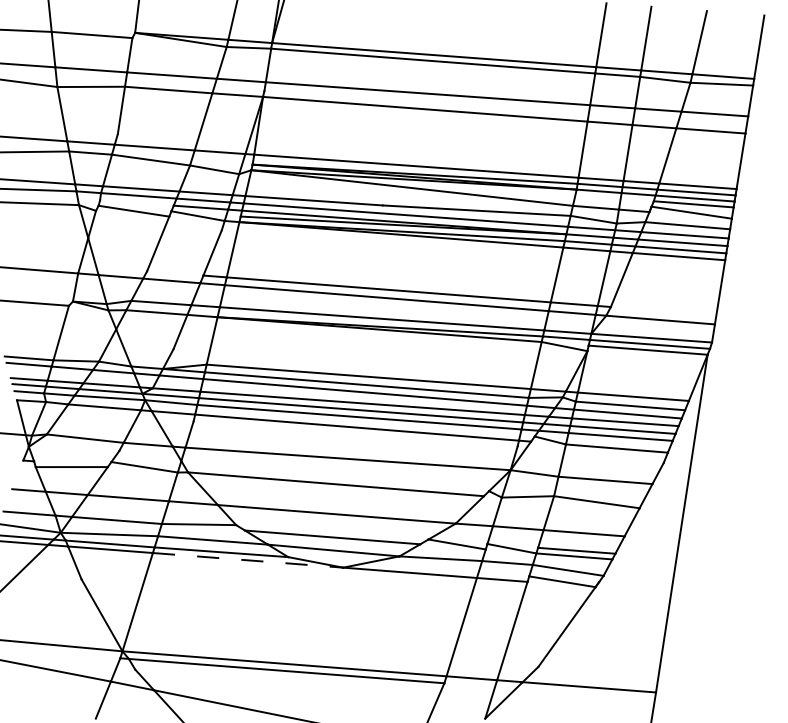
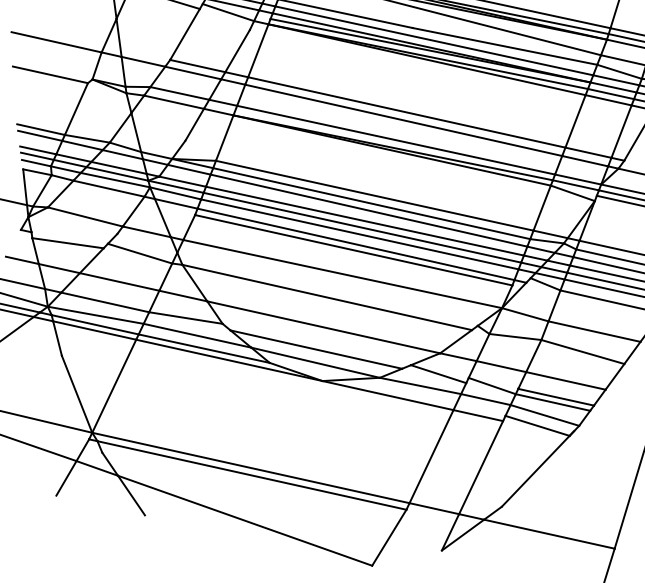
line: (175, 273) -> (197, 66), added
line: (355, 433) -> (353, 249), added
line: (248, 560) -> (229, 360), dashed -> solid

